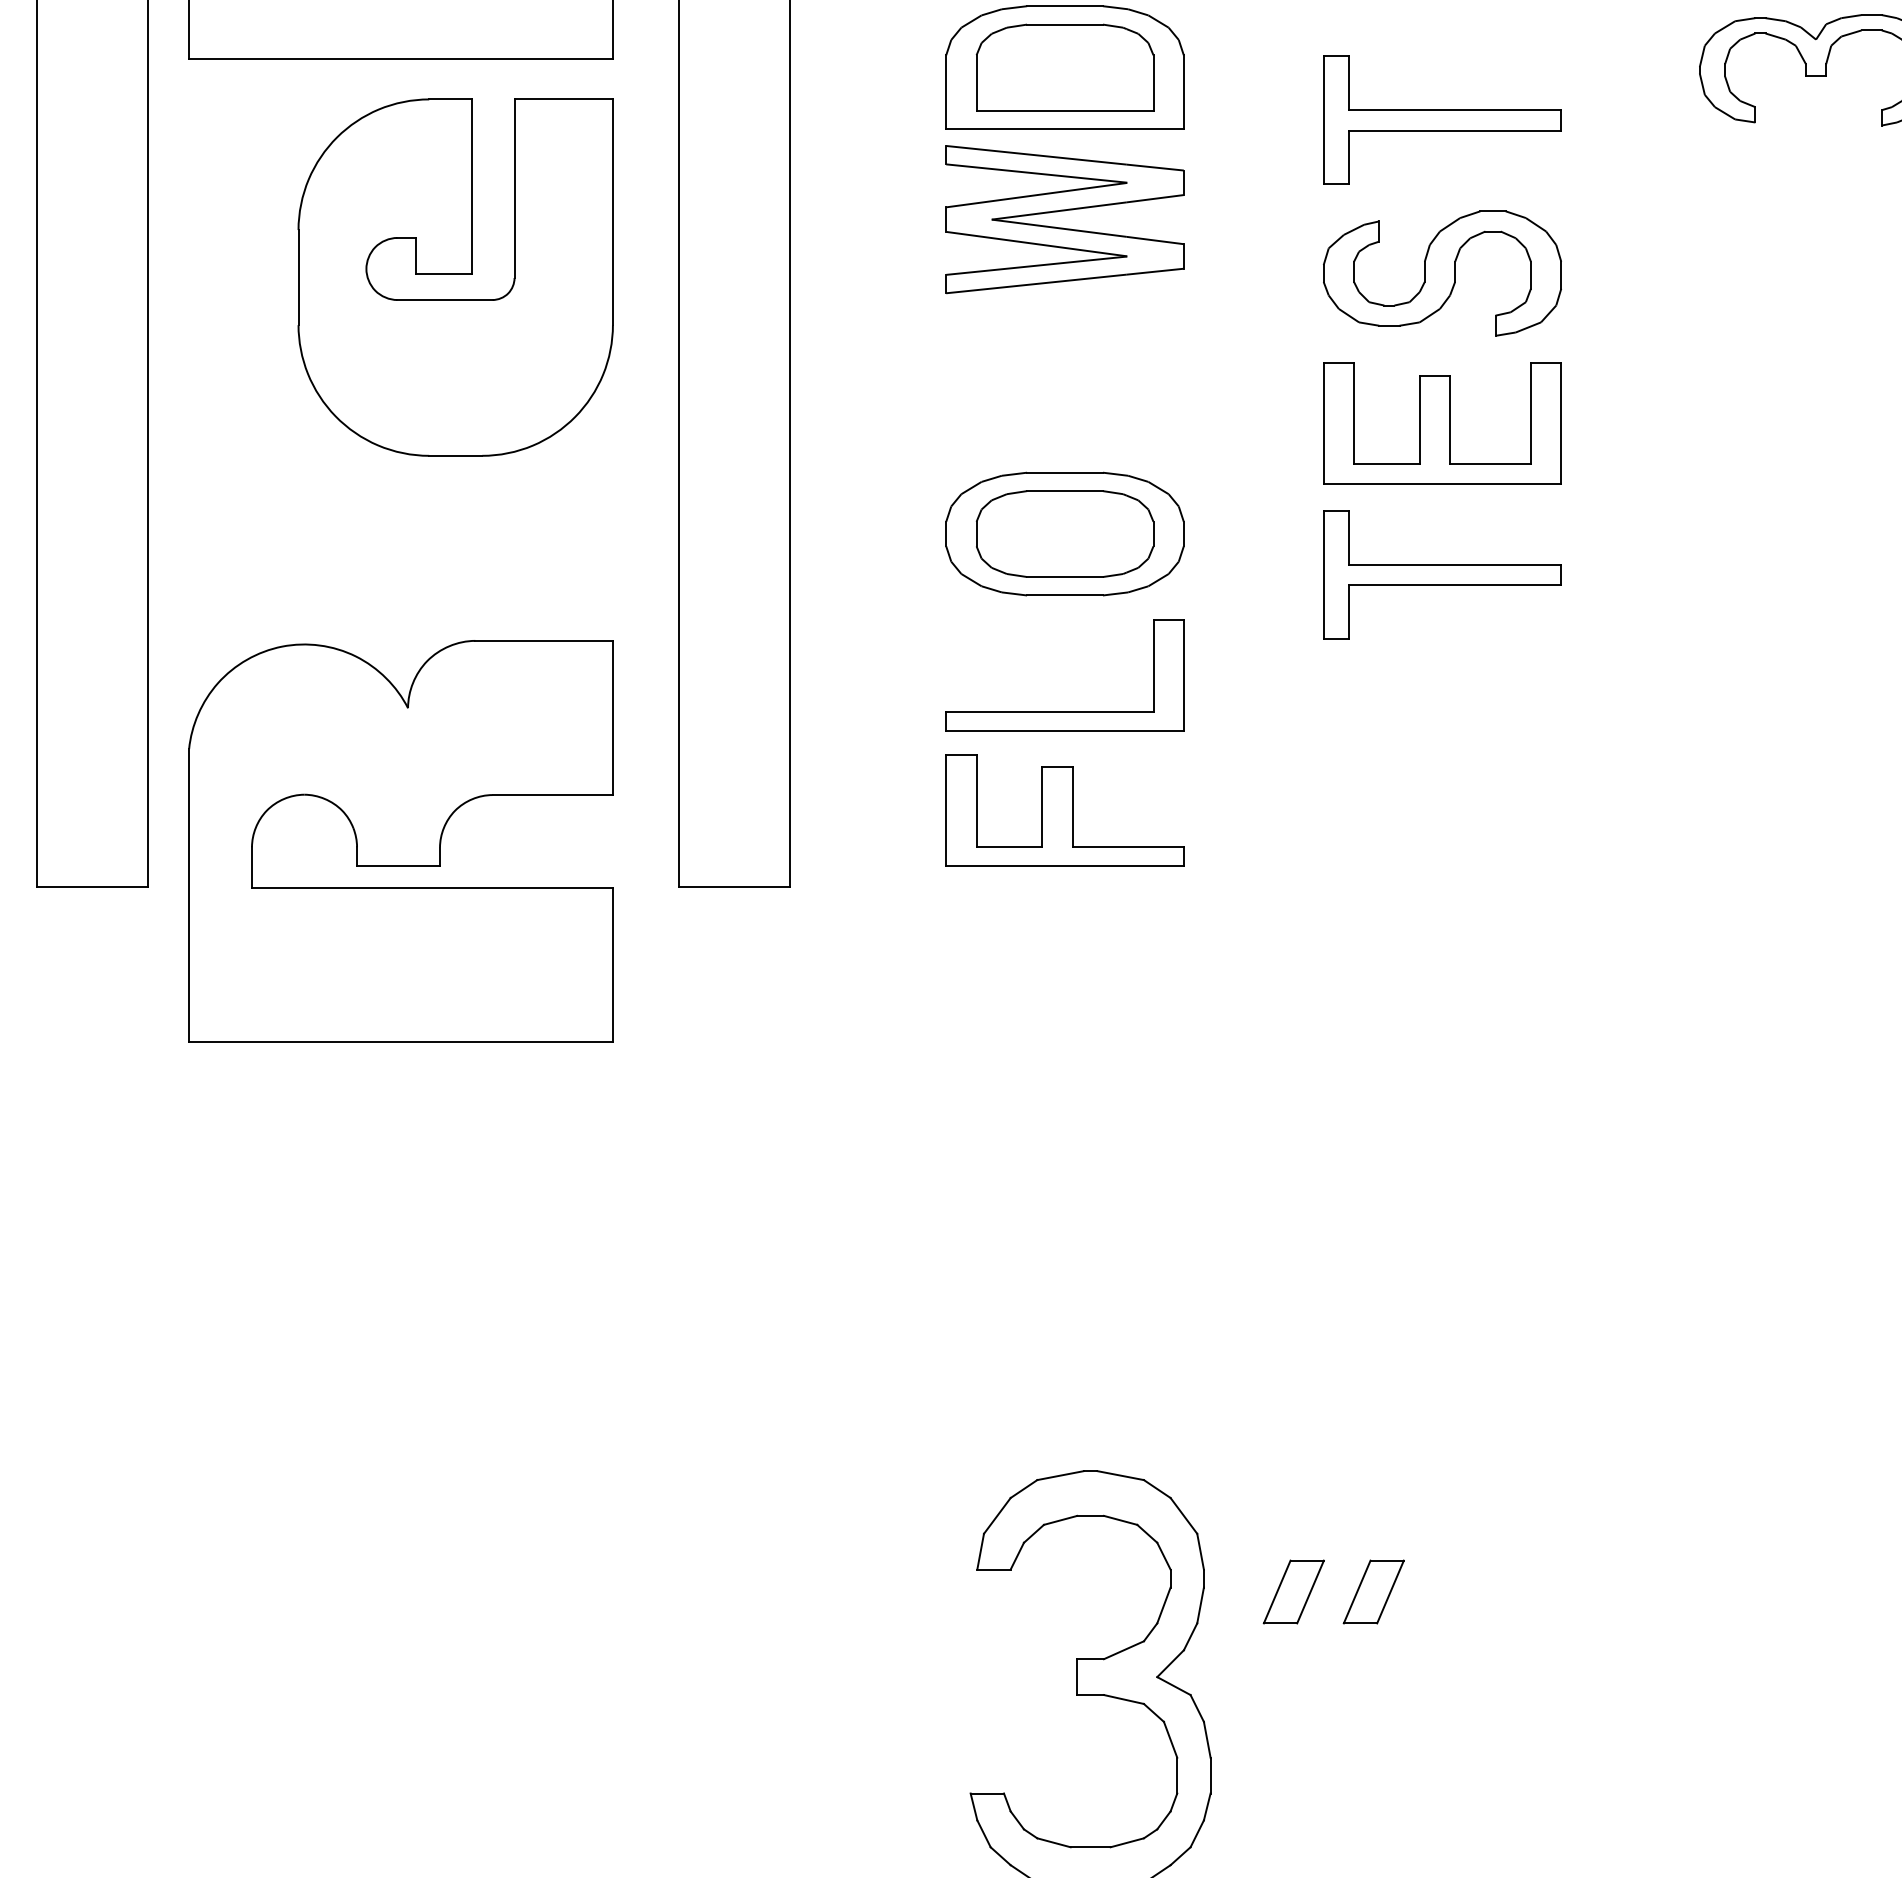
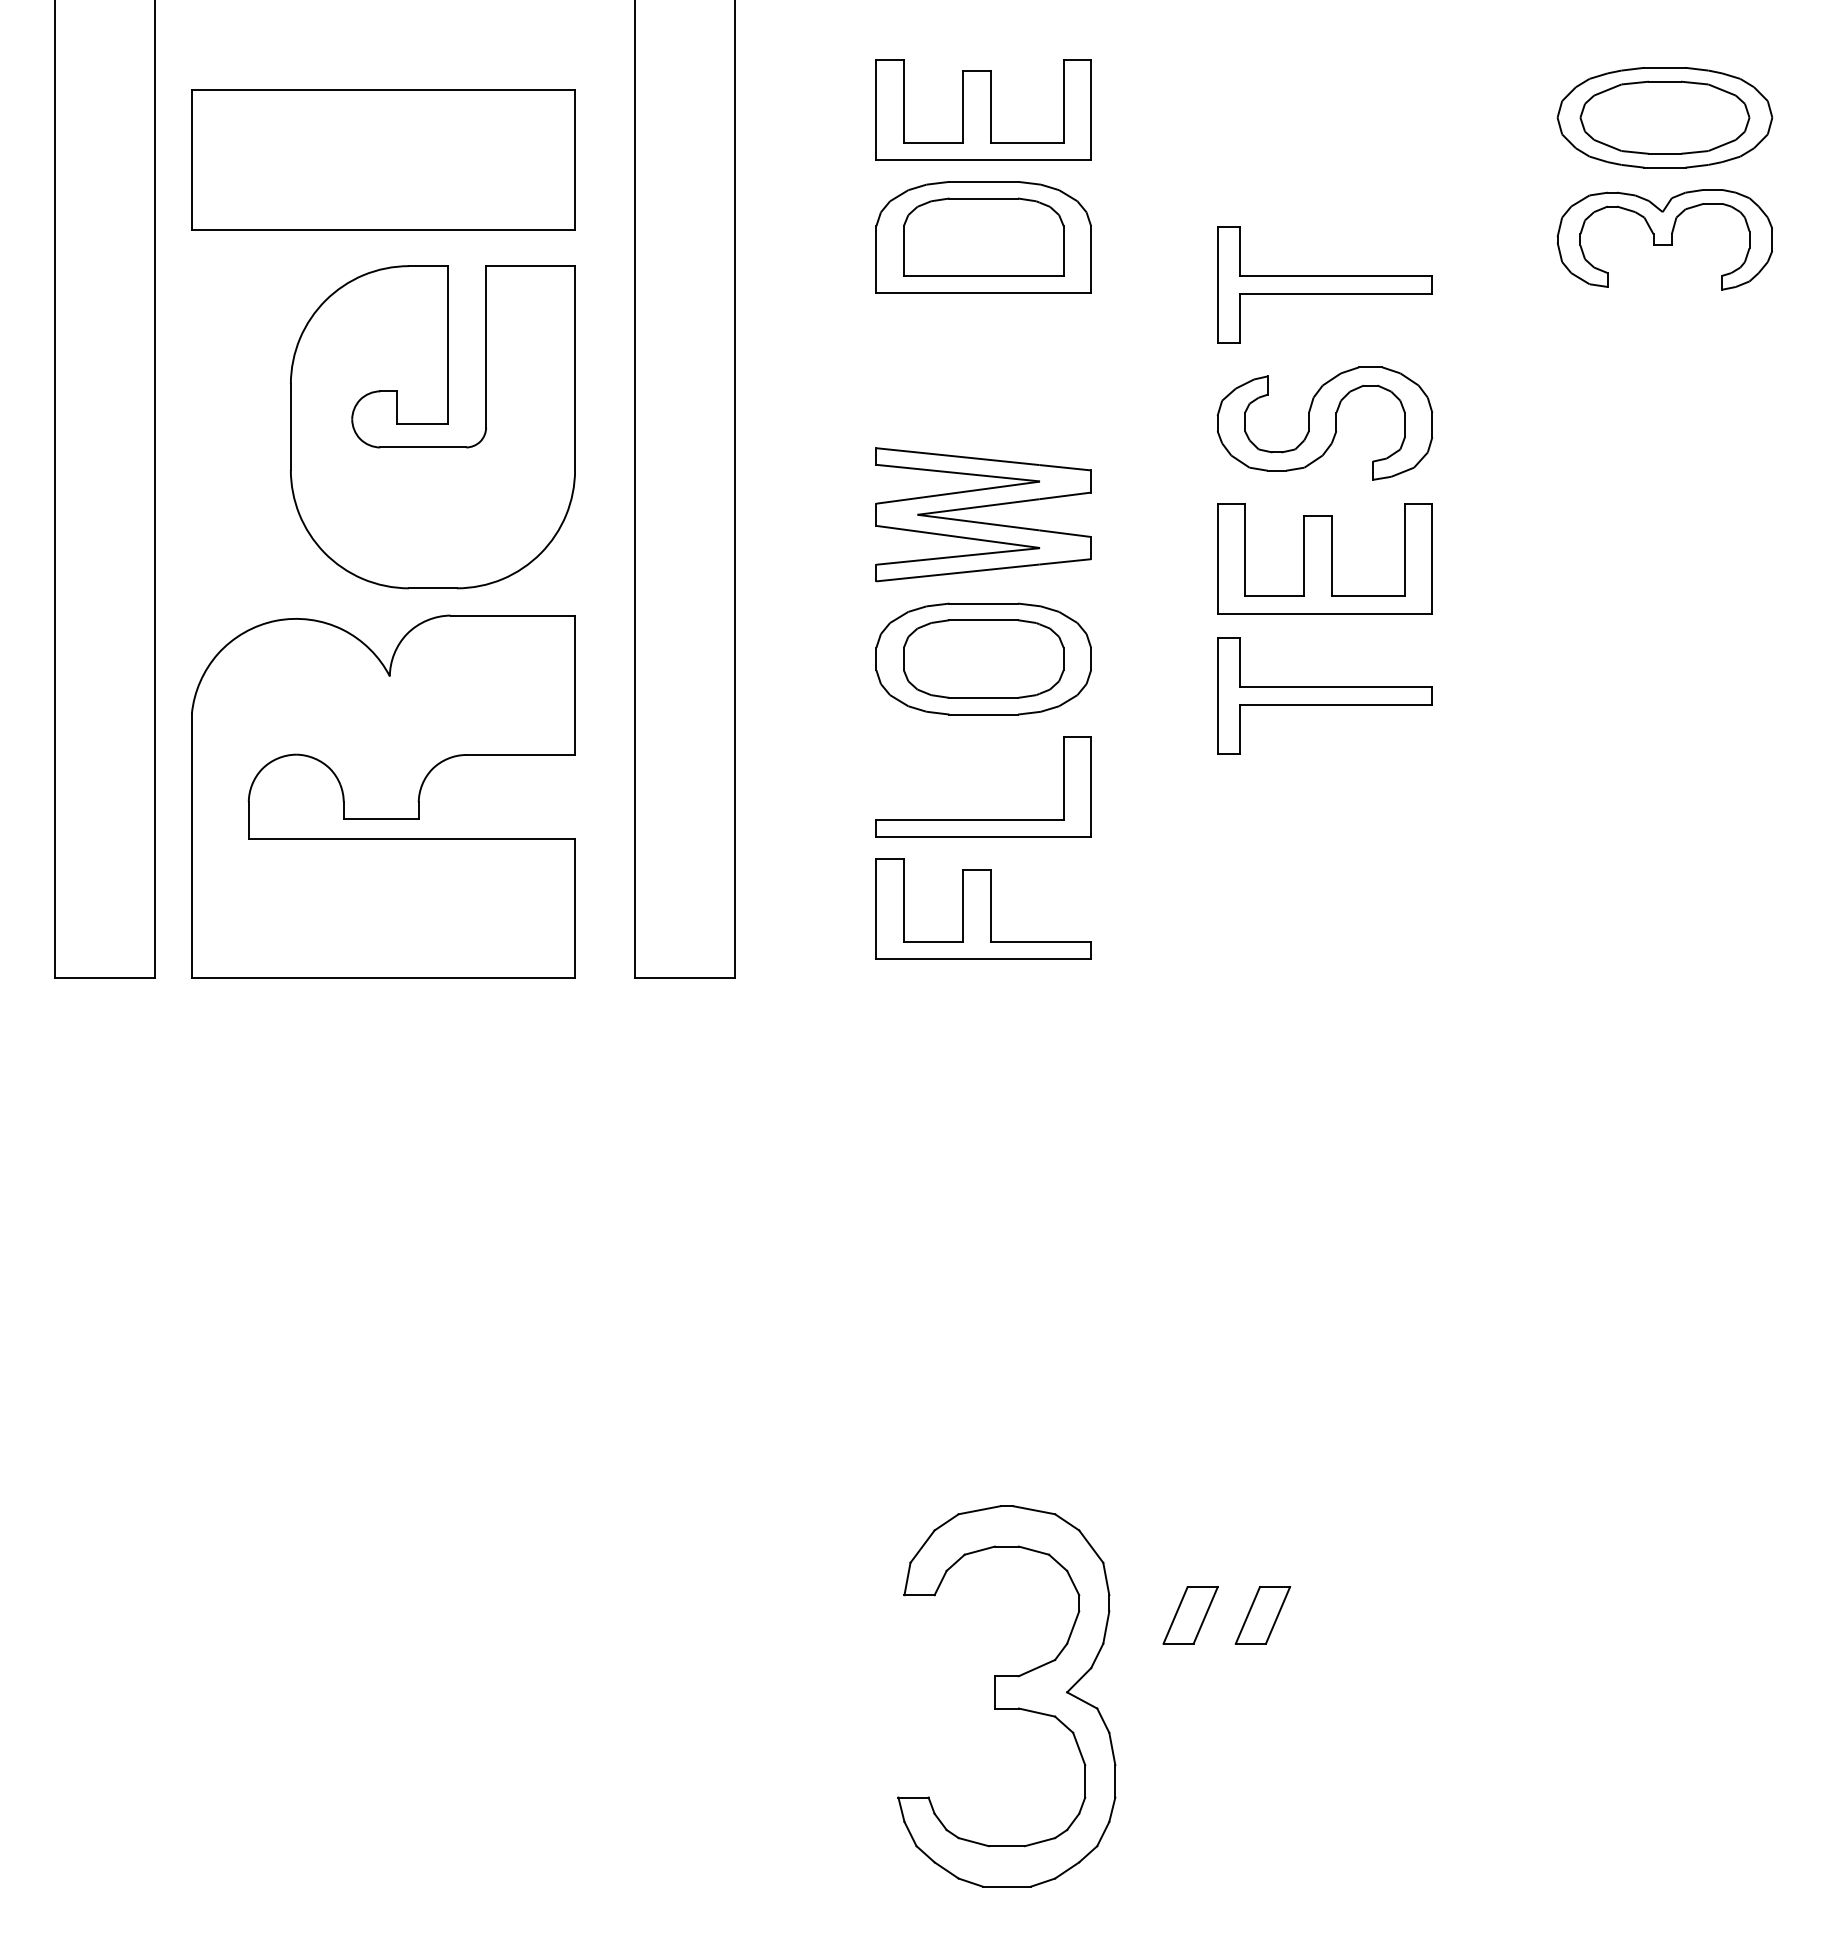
part: (1064, 211) -> (983, 507), moved
part: (401, 840) -> (383, 796), moved

